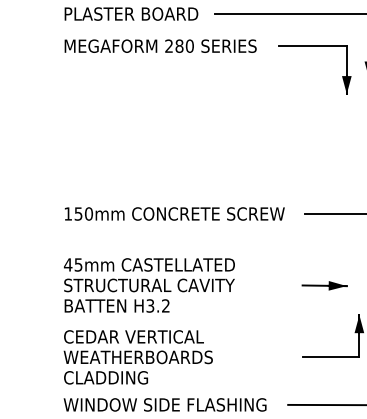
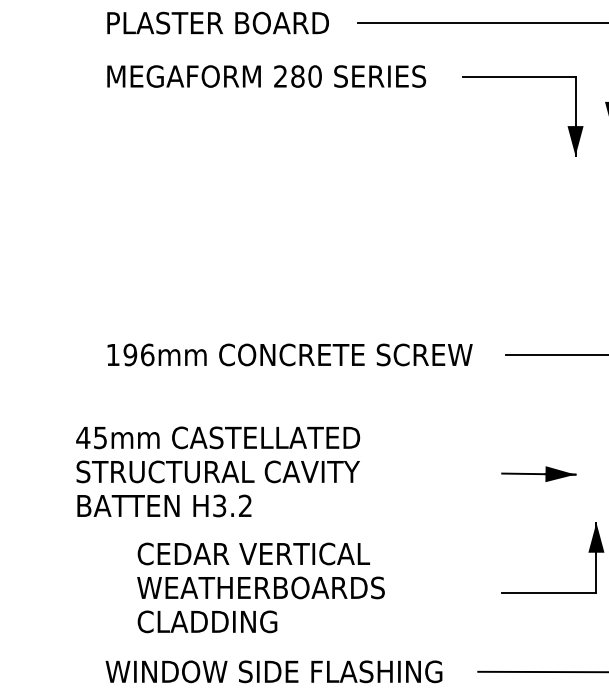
text: (83, 213) -> (138, 354), 150mm -> 196mm
text: (149, 285) -> (218, 471), moved
text: (137, 357) -> (259, 588), moved

